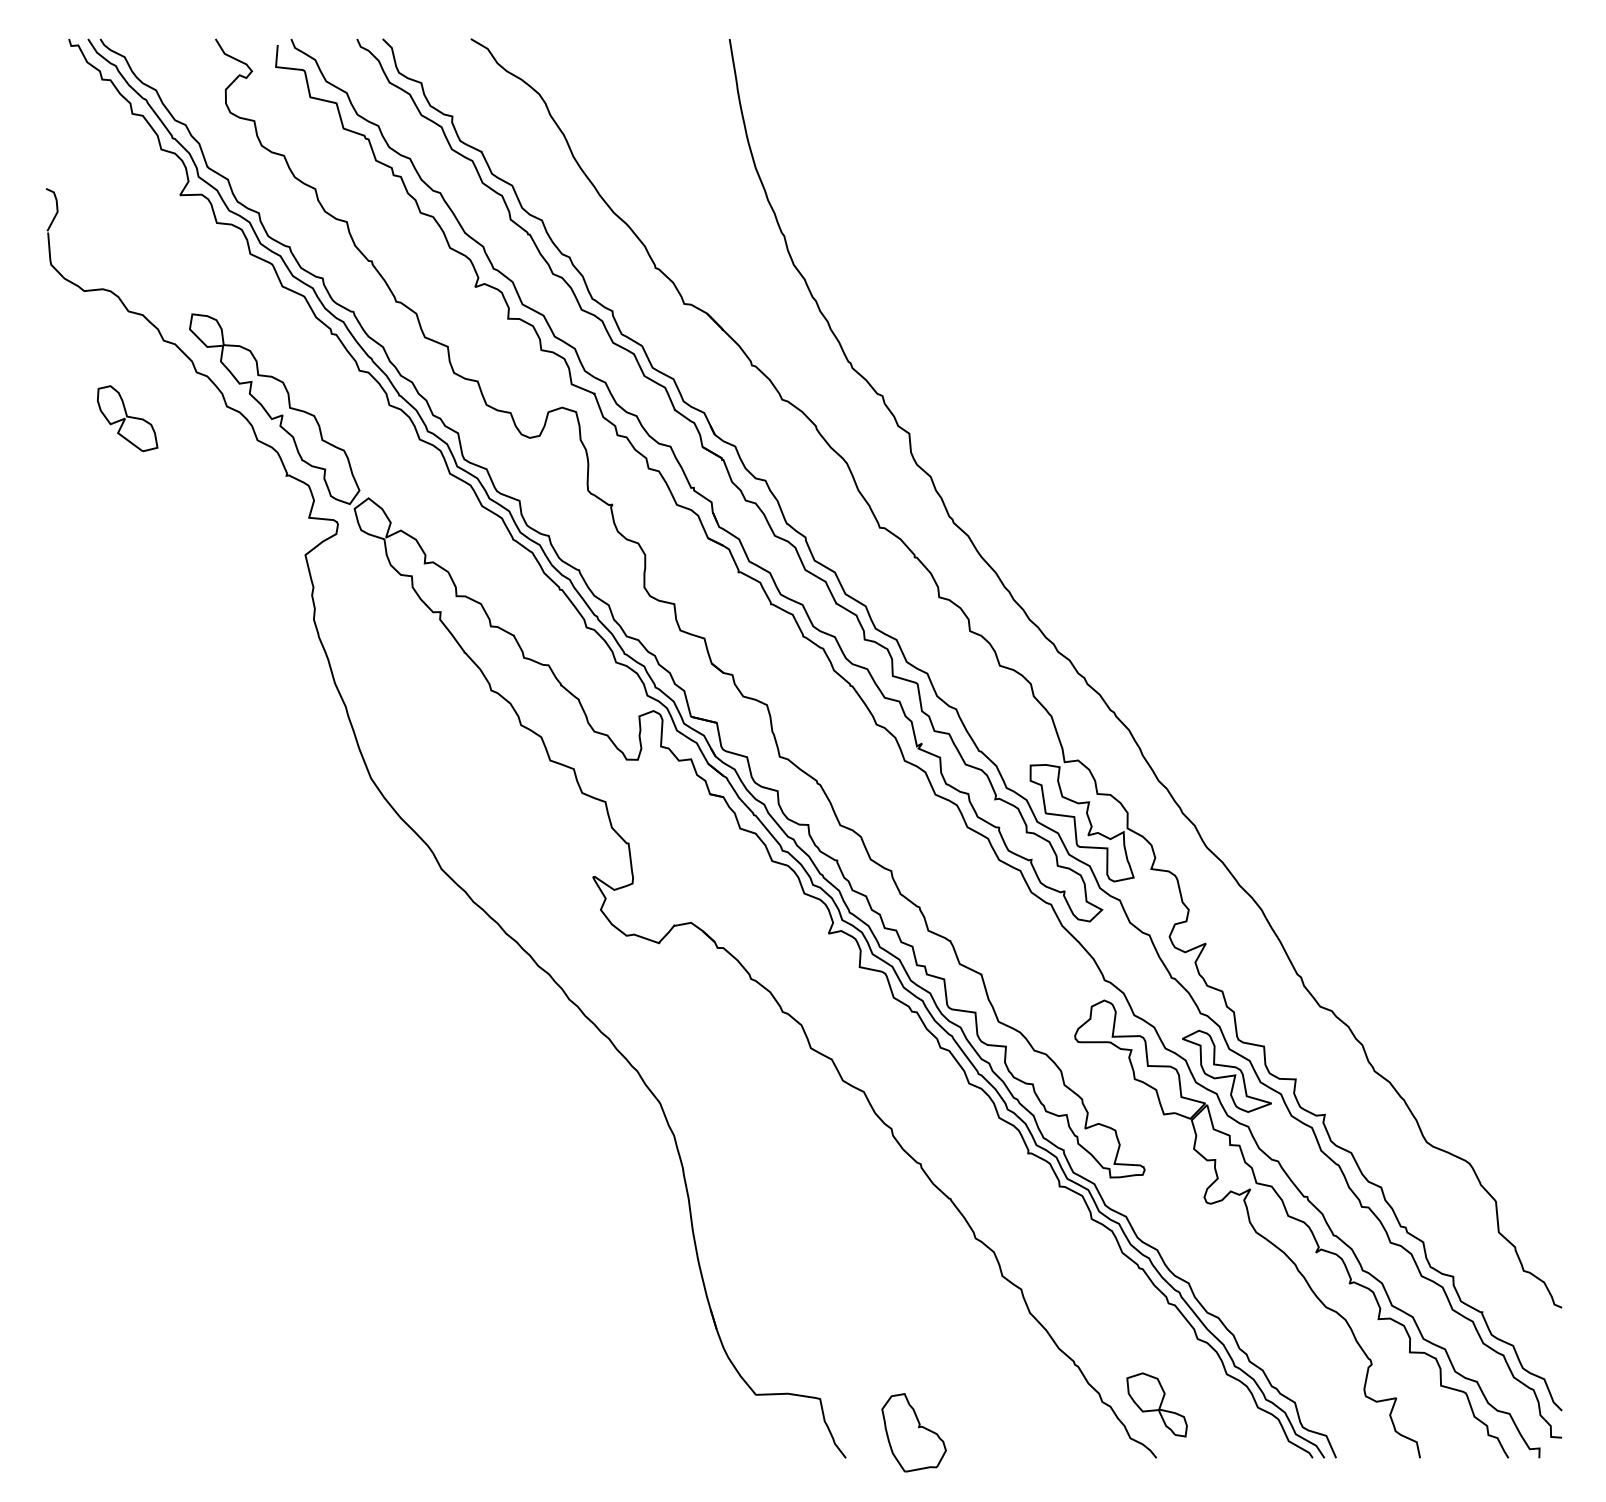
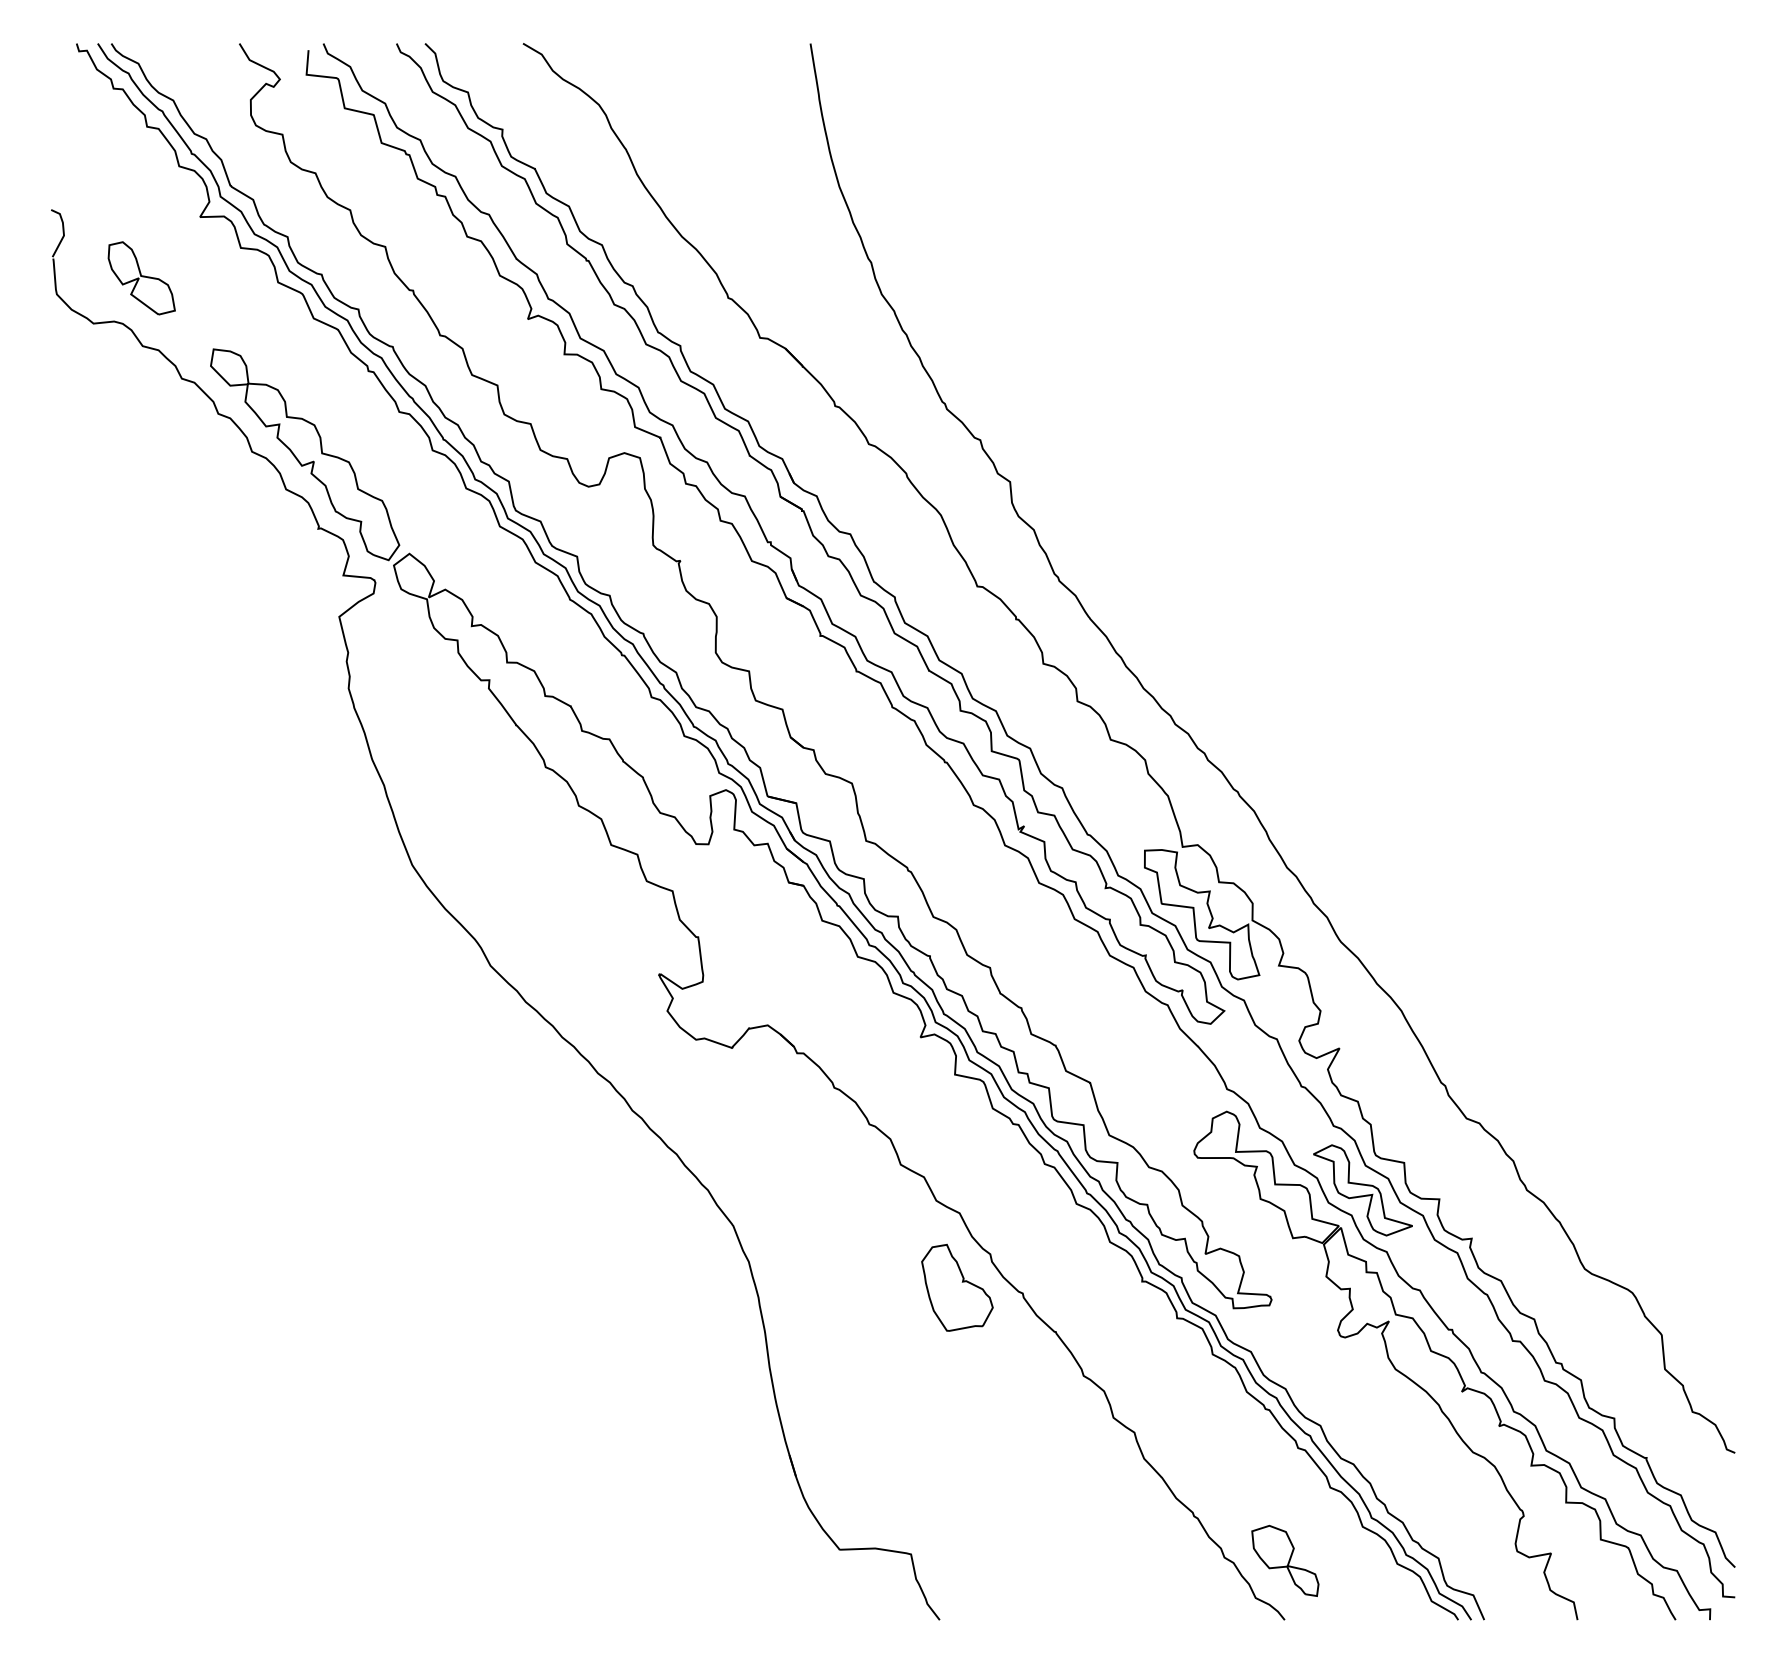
part: (127, 418) -> (141, 278), moved
part: (914, 1432) -> (957, 1287), moved

